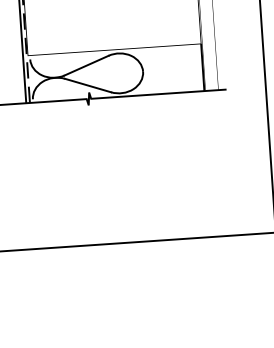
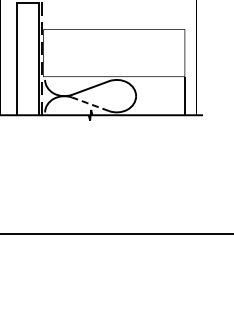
line: (87, 85) -> (90, 104), solid -> dashed

